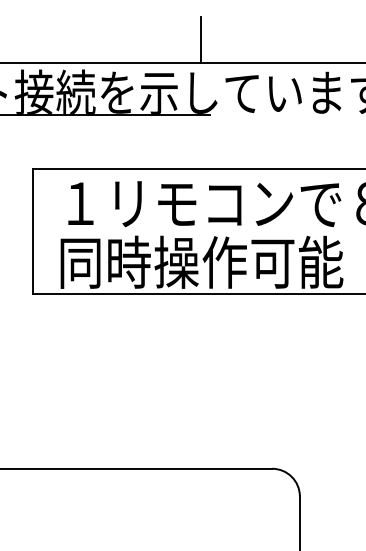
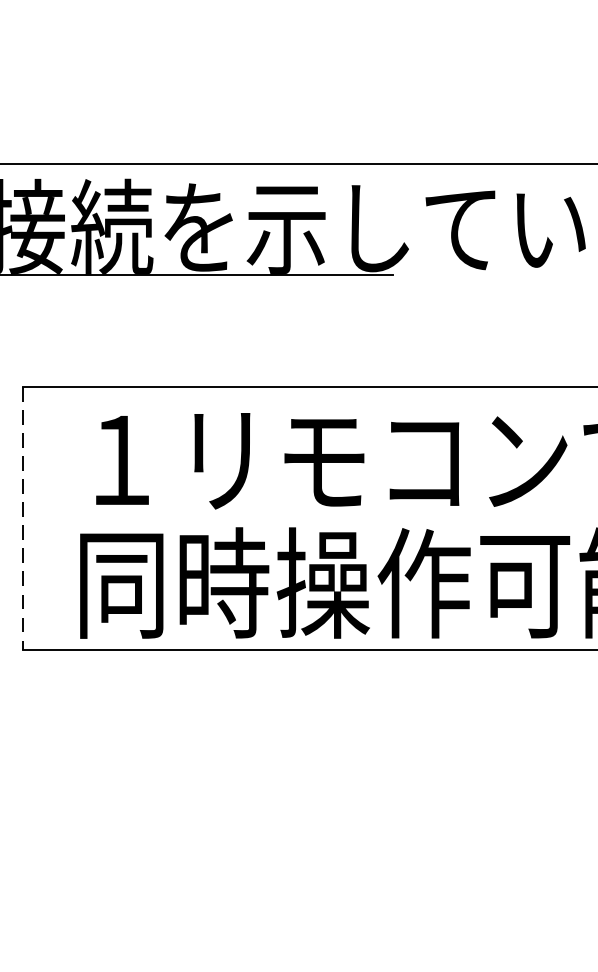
line: (201, 39) -> (375, 115), removed
line: (33, 231) -> (23, 518), solid -> dashed

